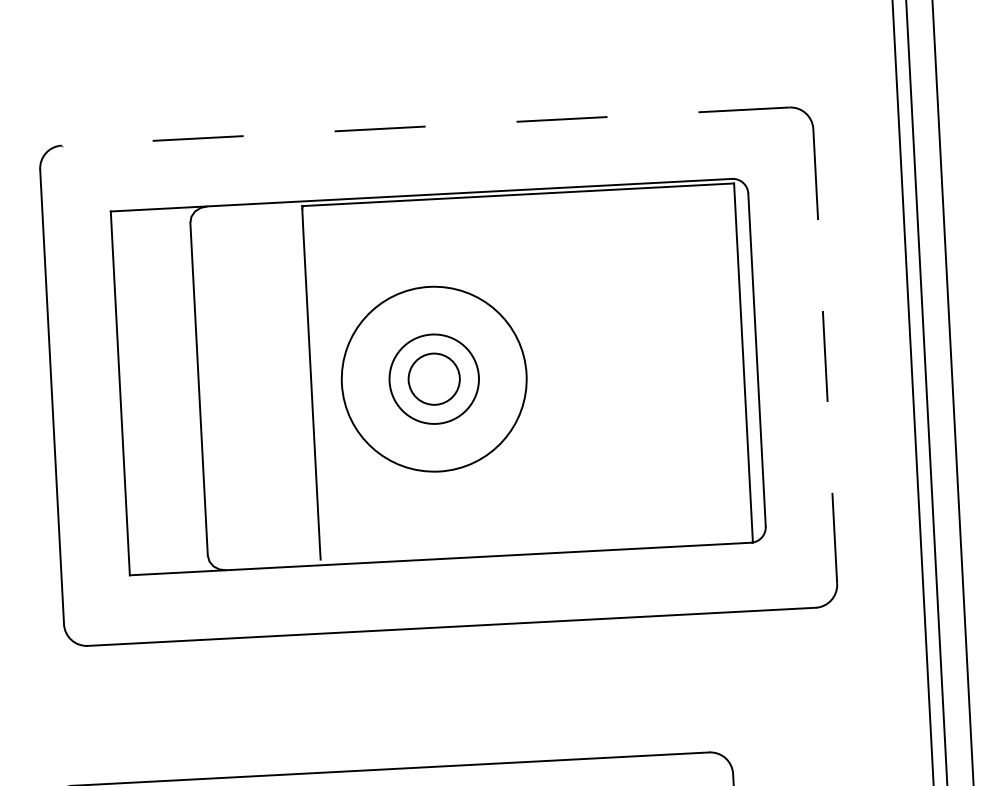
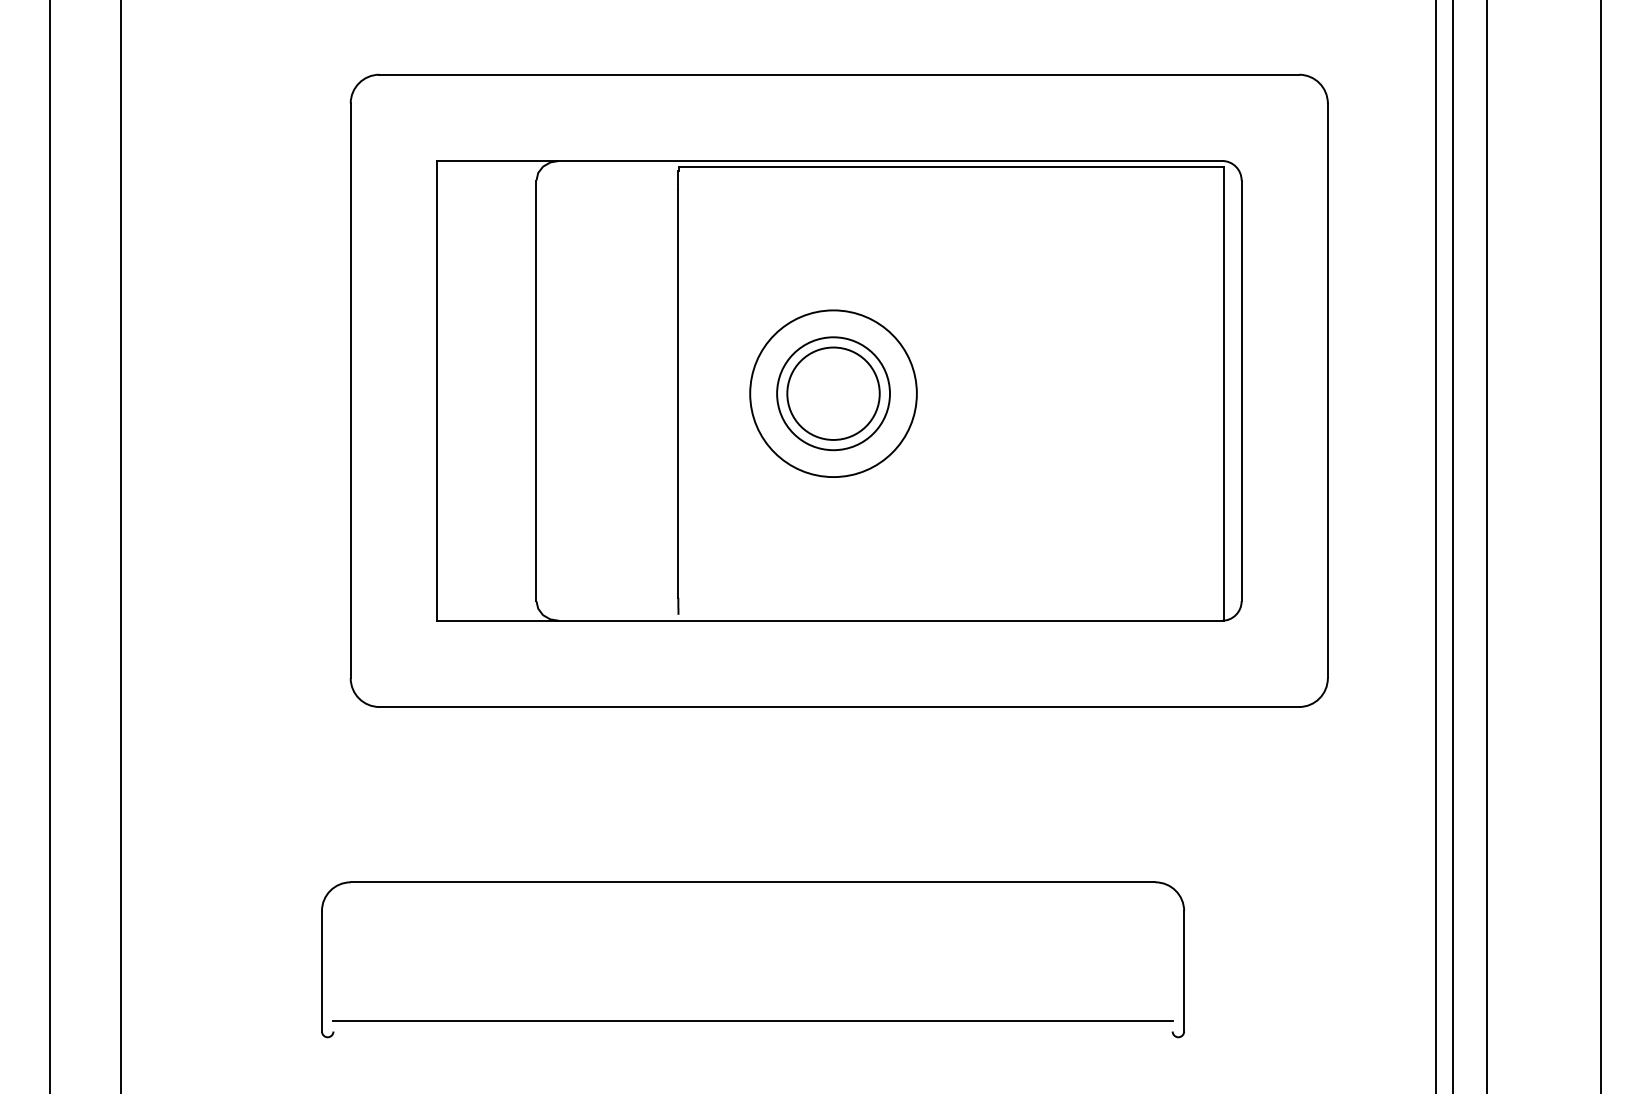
line: (425, 126) -> (839, 74), dashed -> solid
line: (824, 356) -> (1327, 390), dashed -> solid
circle: (434, 379) -> (833, 393), size x0.71
circle: (434, 379) -> (833, 393), size x1.43

